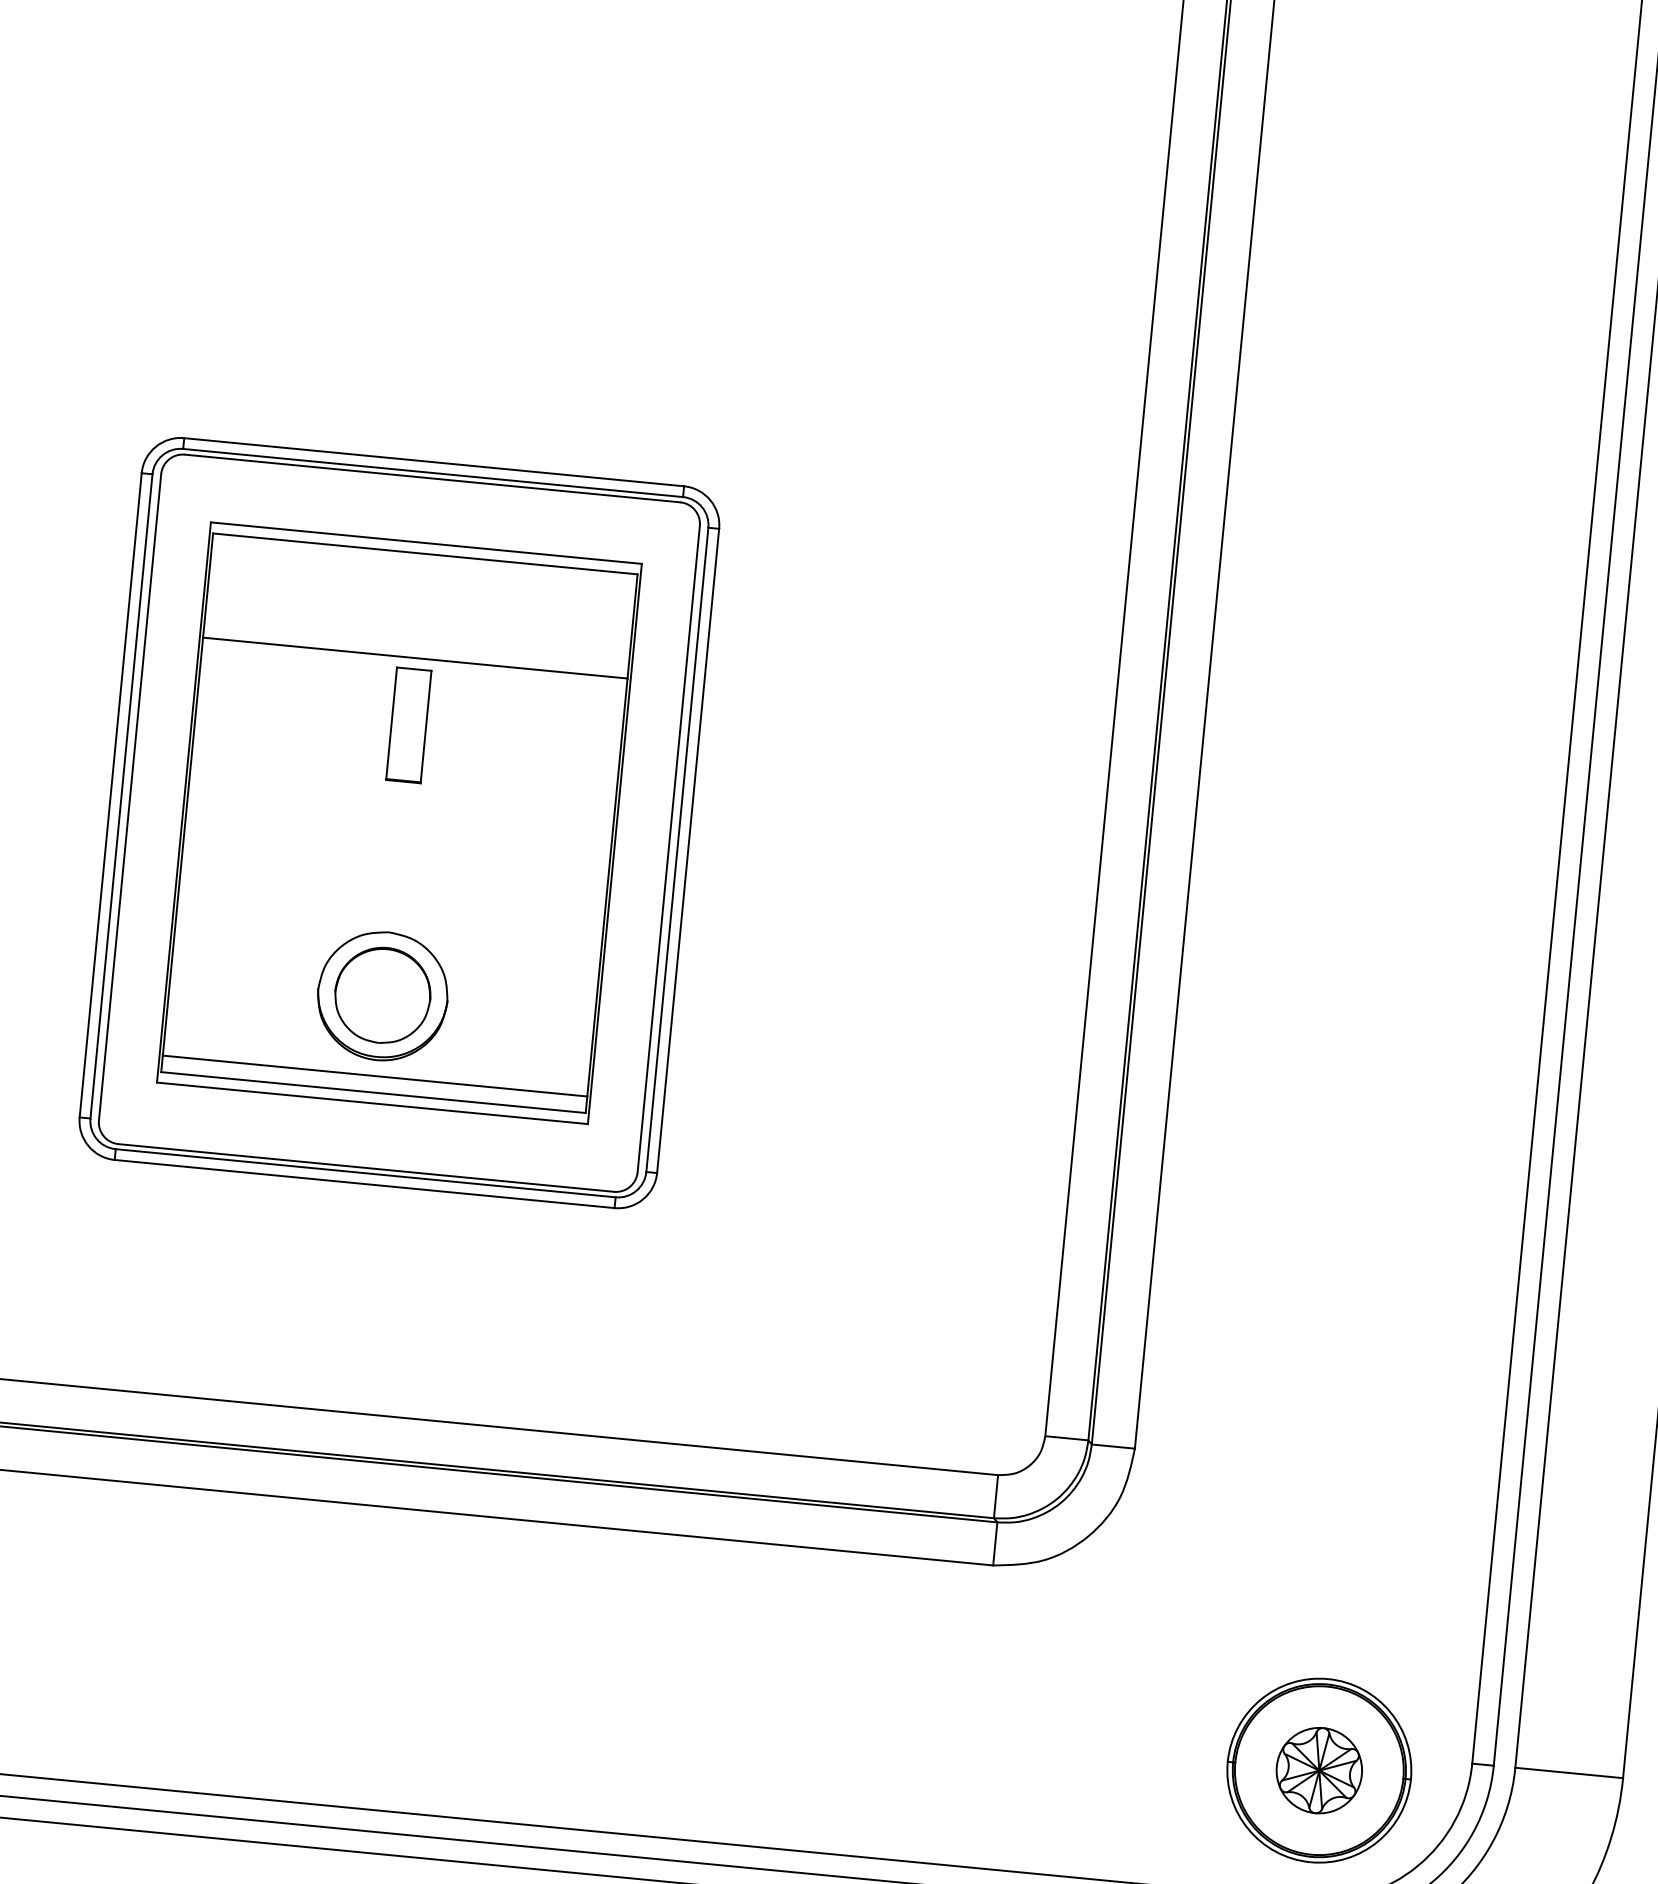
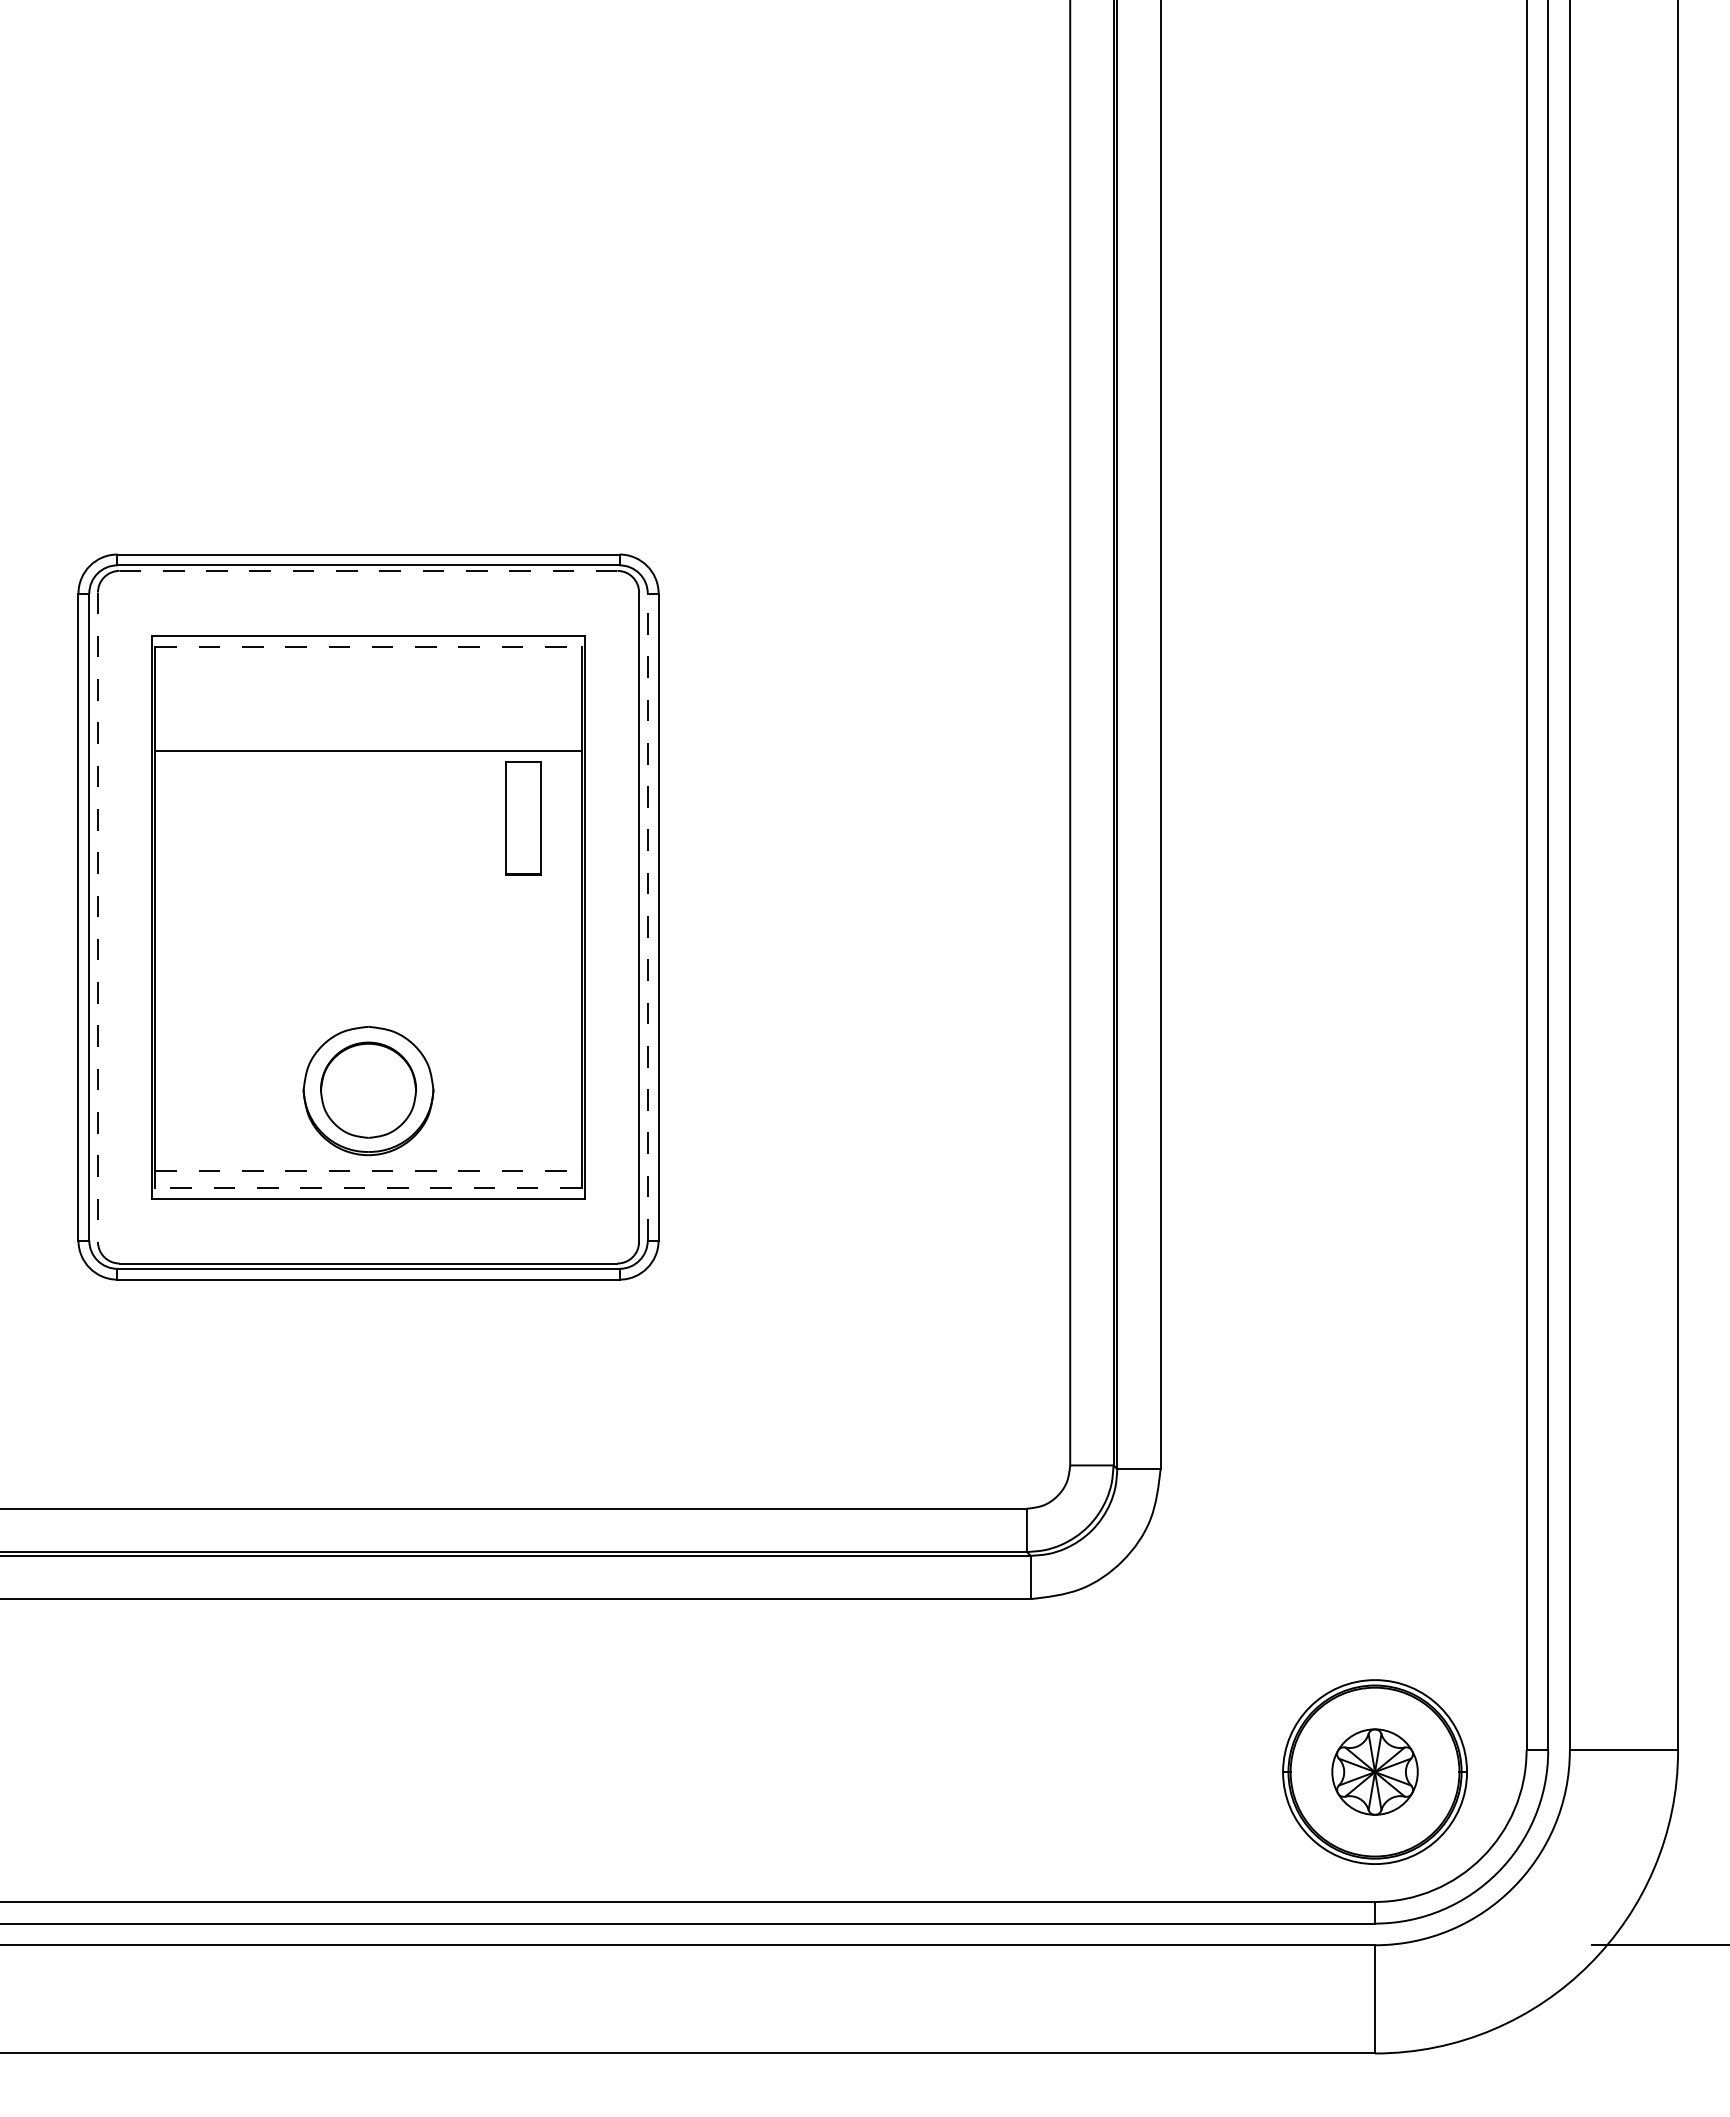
line: (432, 478) -> (368, 570), solid -> dashed
line: (426, 553) -> (369, 646), solid -> dashed
part: (408, 724) -> (523, 818), moved
line: (129, 797) -> (97, 917), solid -> dashed
line: (677, 850) -> (647, 917), solid -> dashed
line: (375, 1076) -> (369, 1171), solid -> dashed
line: (373, 1092) -> (368, 1187), solid -> dashed

